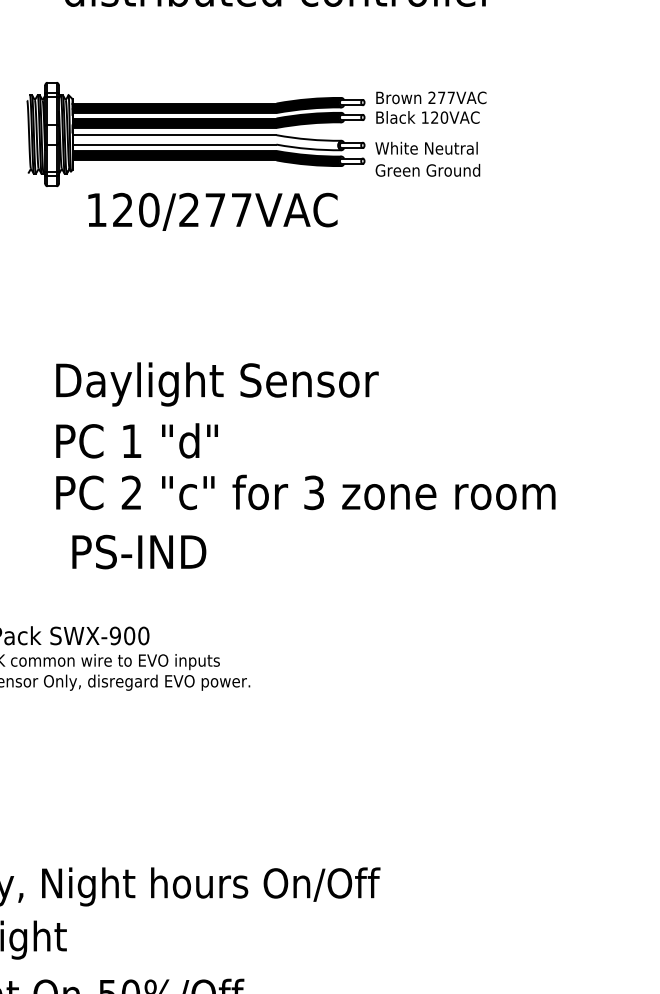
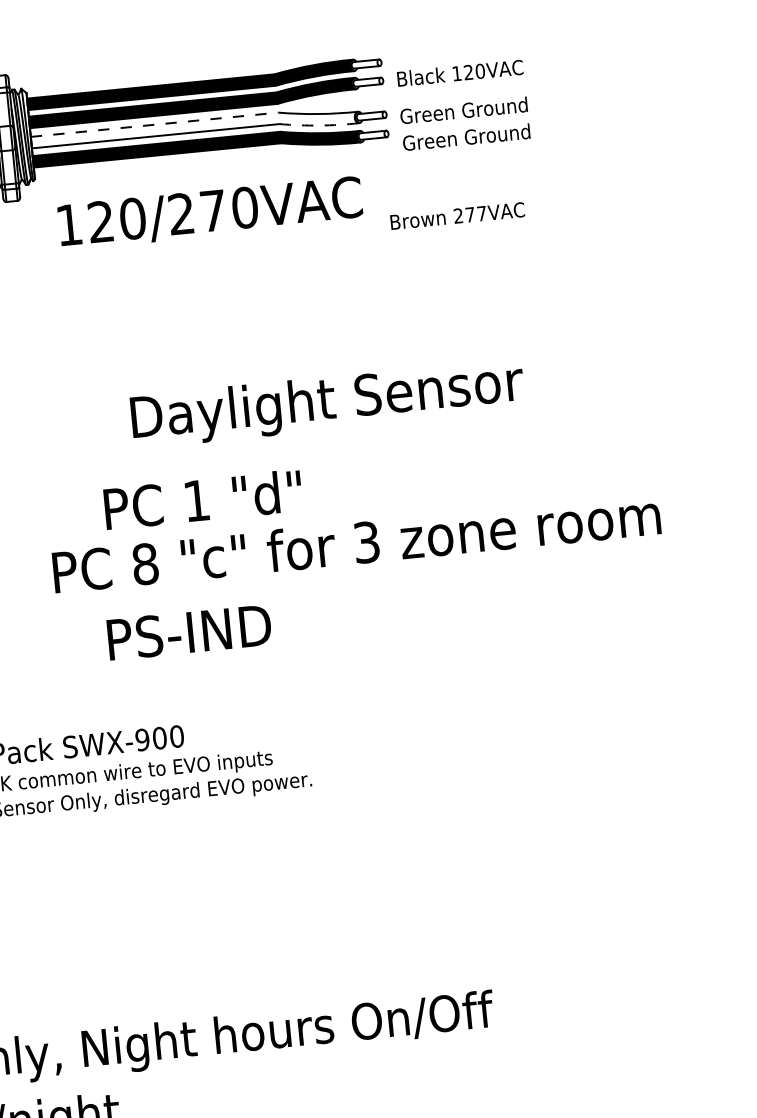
text: (431, 97) -> (457, 215), moved
line: (174, 135) -> (154, 125), solid -> dashed
text: (427, 147) -> (463, 109), White Neutral -> Green Ground
arc: (308, 148) -> (318, 125), solid -> dashed
text: (241, 209) -> (244, 207), 120/277VAC -> 120/270VAC
text: (217, 384) -> (327, 403), moved
text: (136, 440) -> (202, 499), moved
text: (131, 492) -> (144, 563), 2 -> 8
text: (139, 551) -> (189, 631), moved

